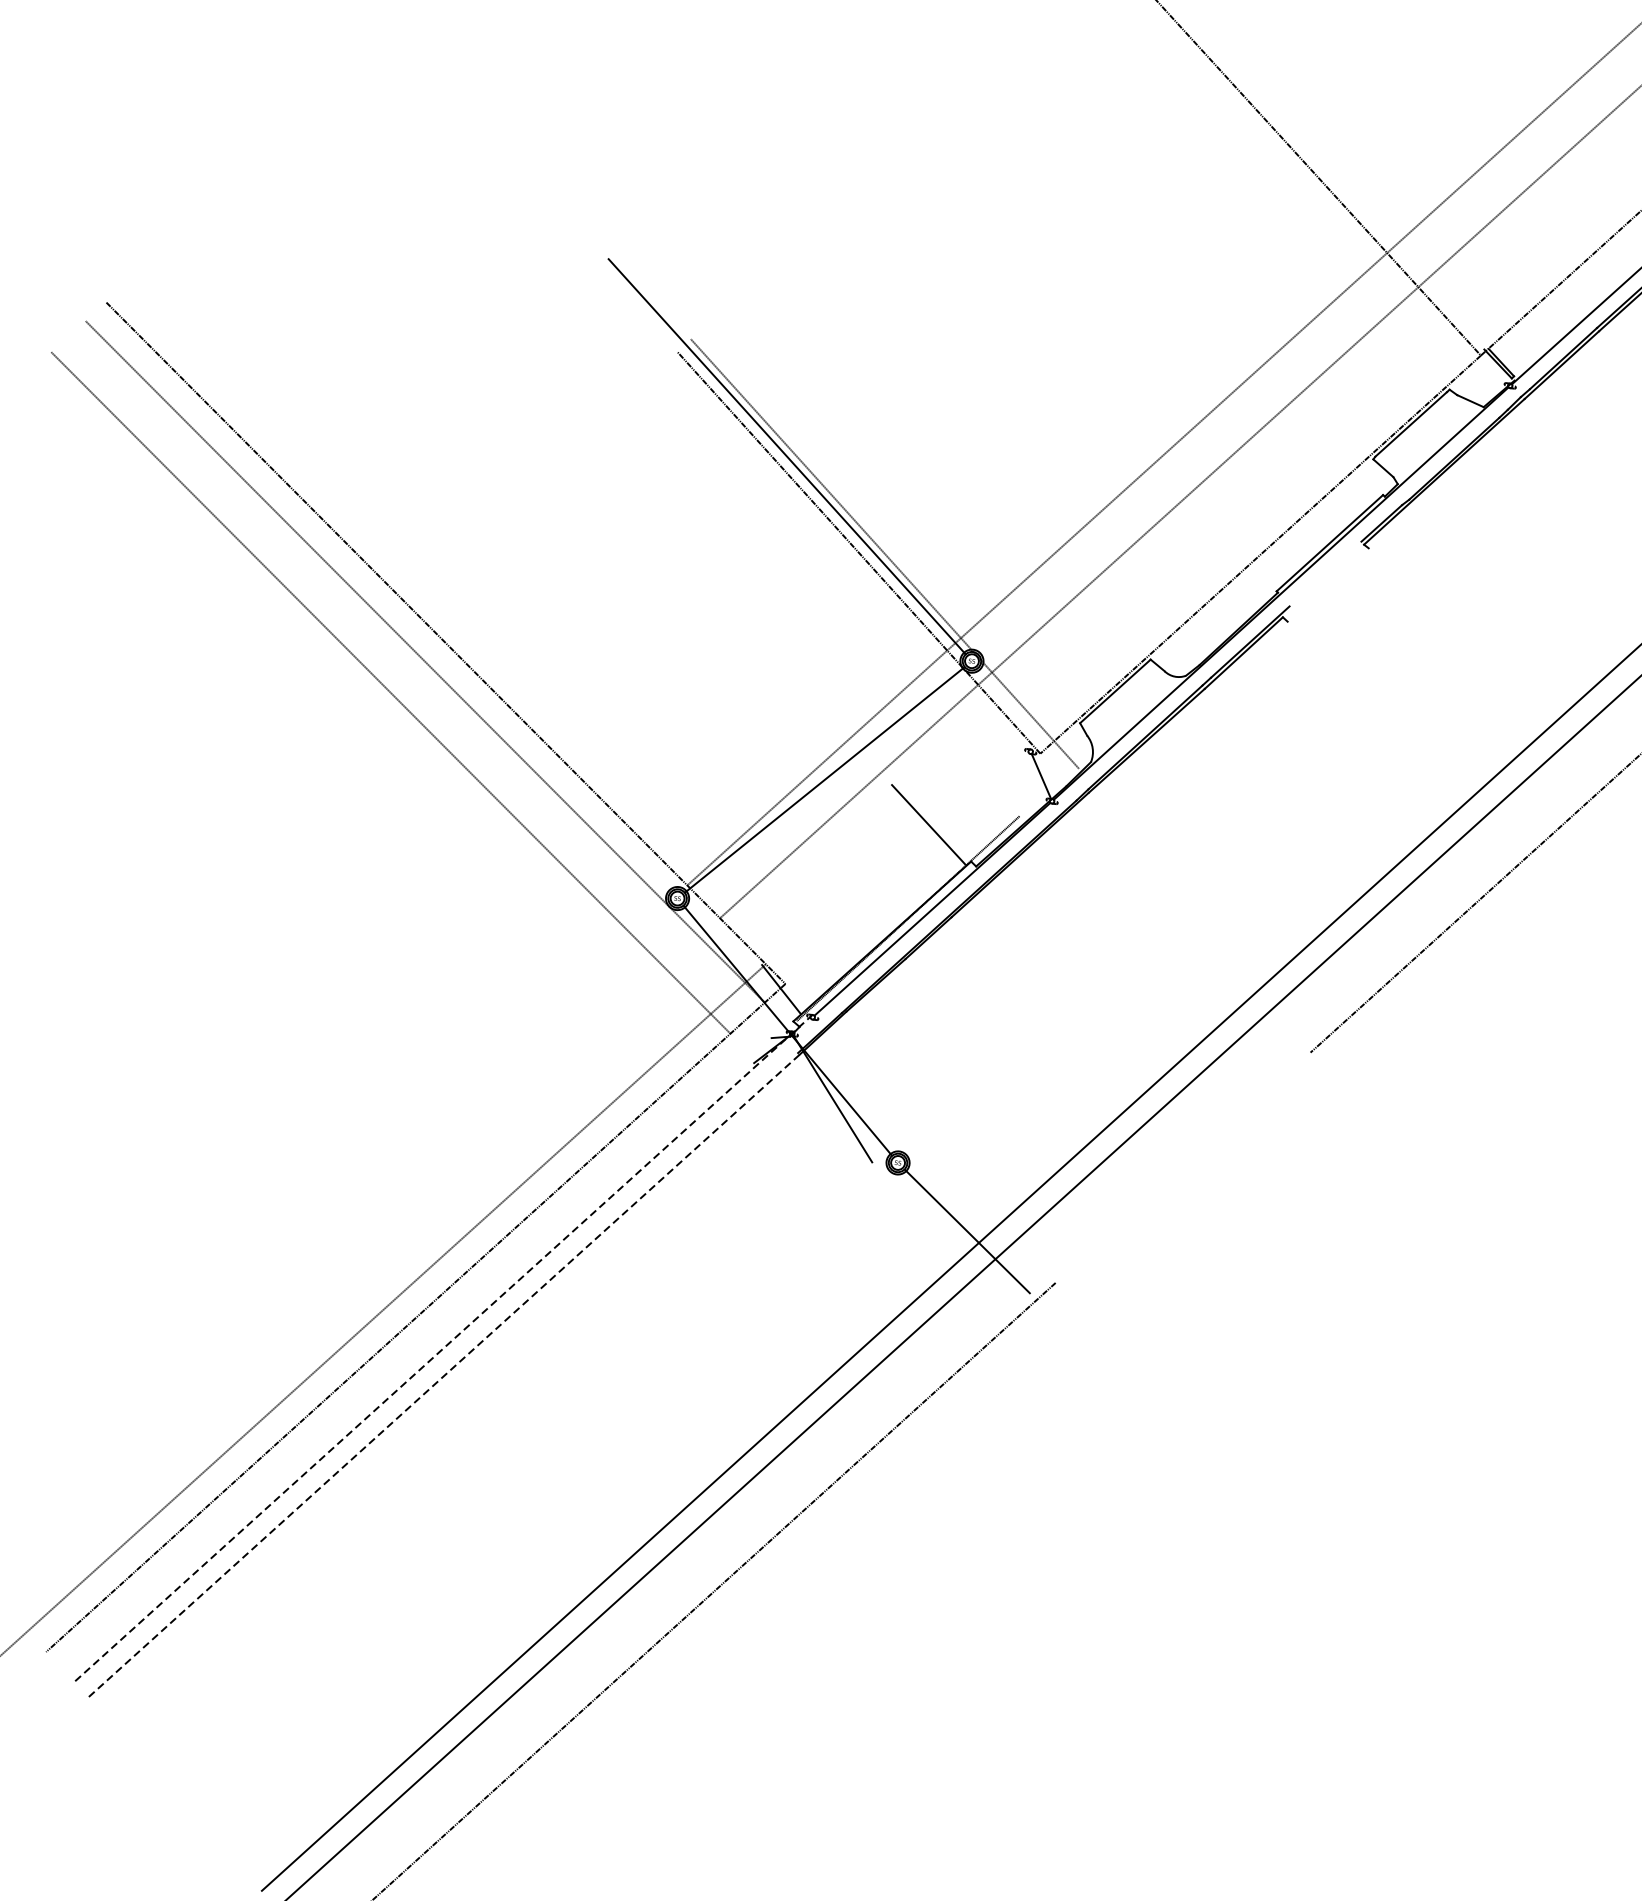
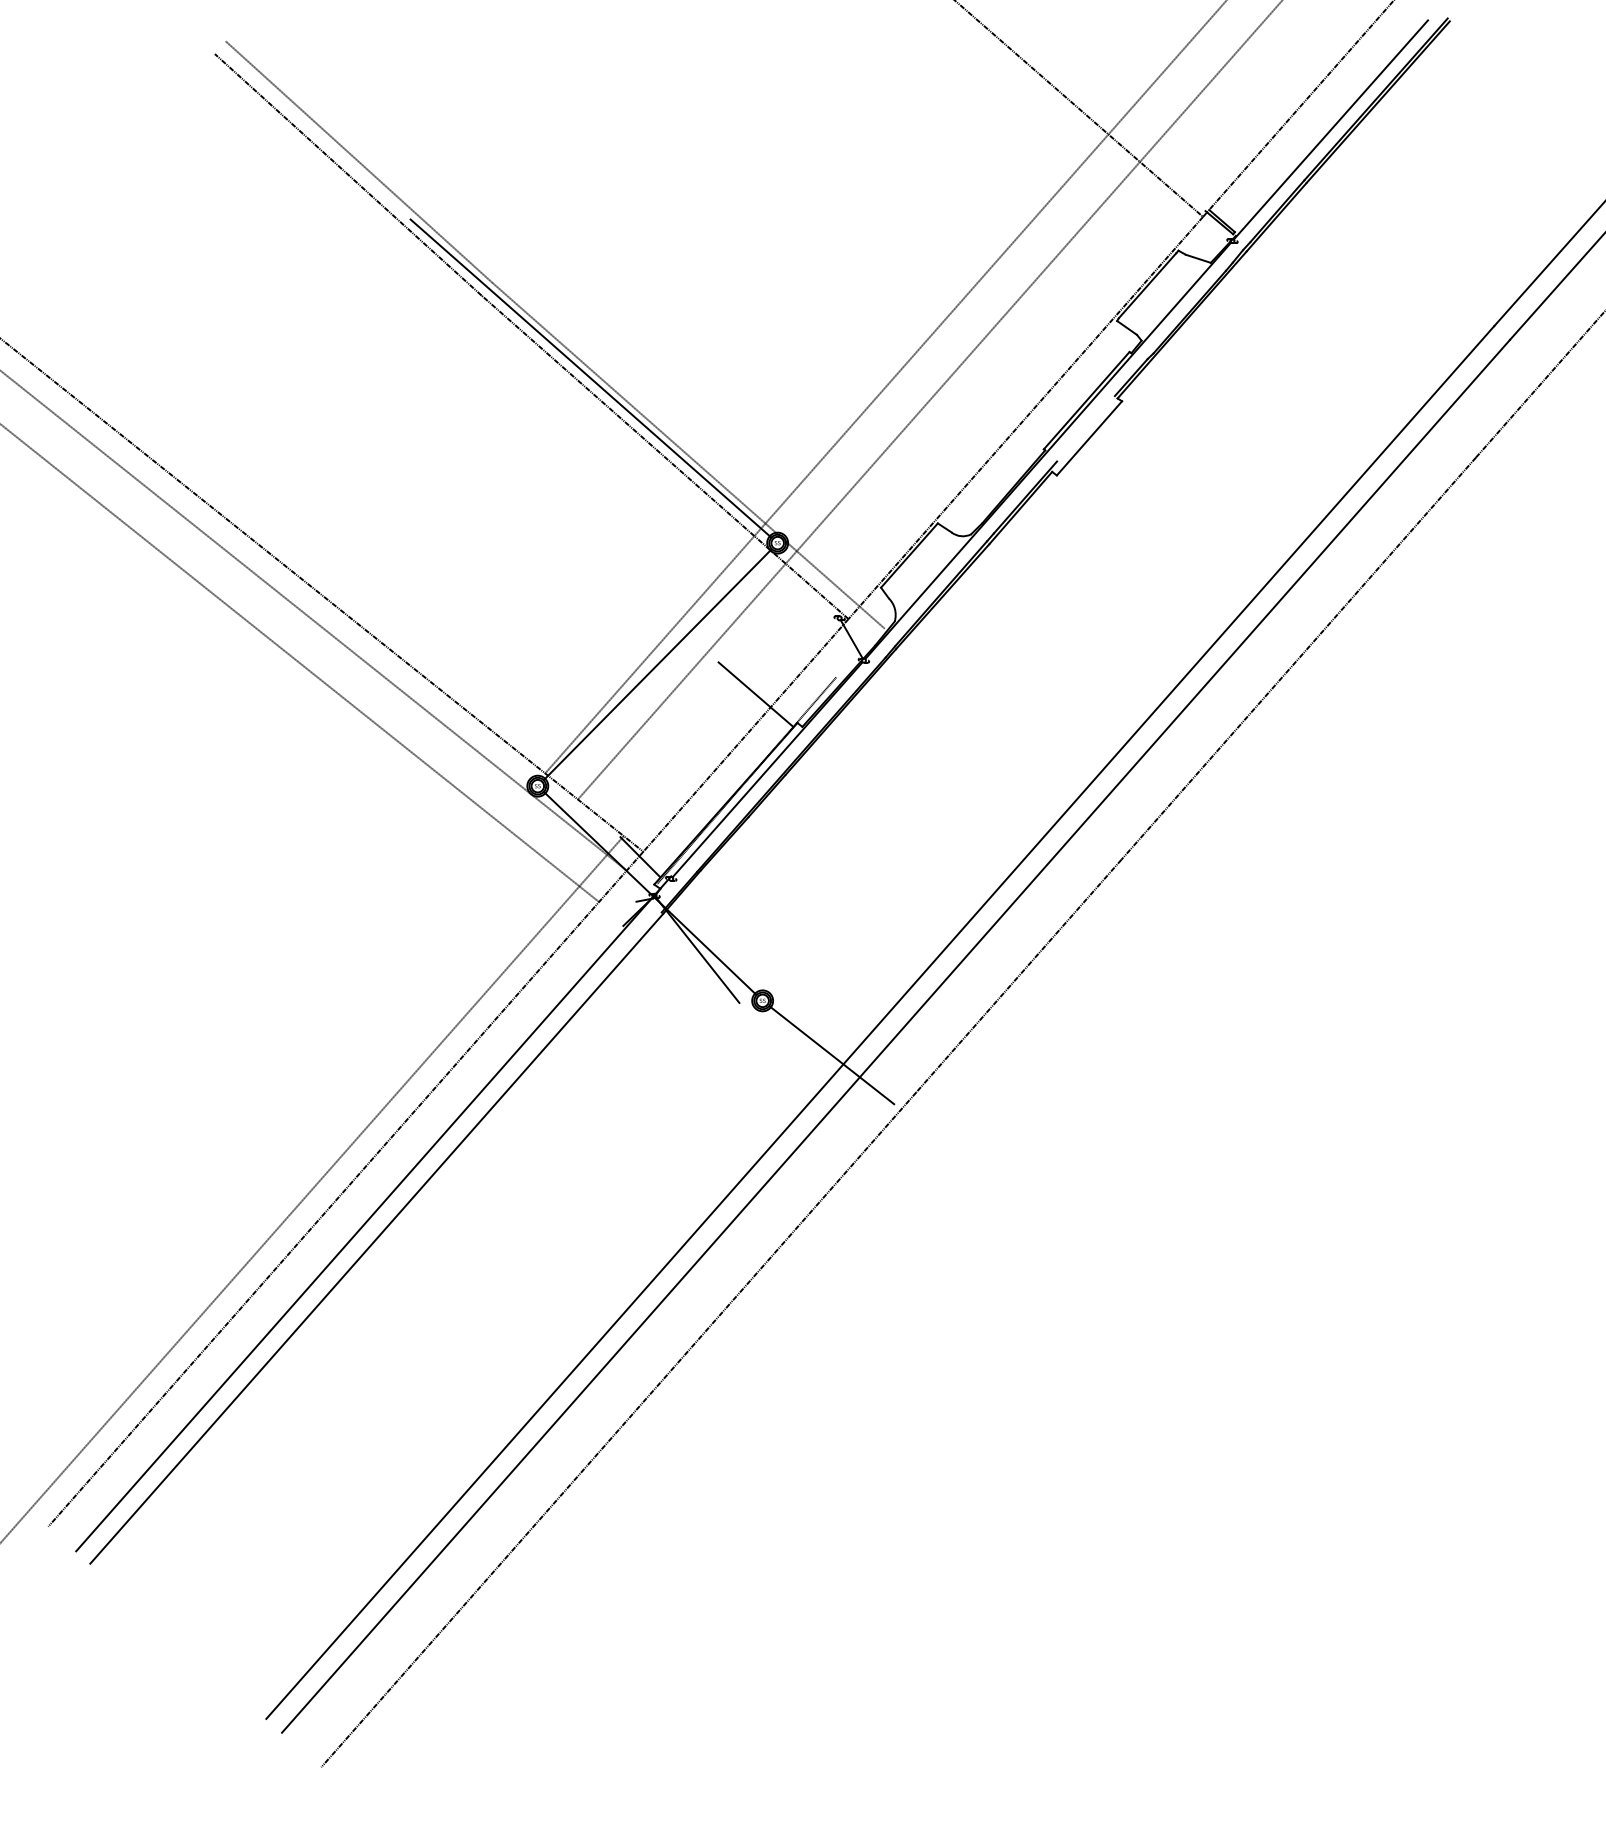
line: (558, 188) -> (358, 161), added
line: (544, 201) -> (347, 174), added
line: (1328, 585) -> (1089, 438), added
line: (912, 868) -> (745, 735), added
line: (1182, 1167) -> (1018, 975), added
line: (443, 1348) -> (373, 1213), dashed -> solid
line: (443, 1377) -> (376, 1239), dashed -> solid

